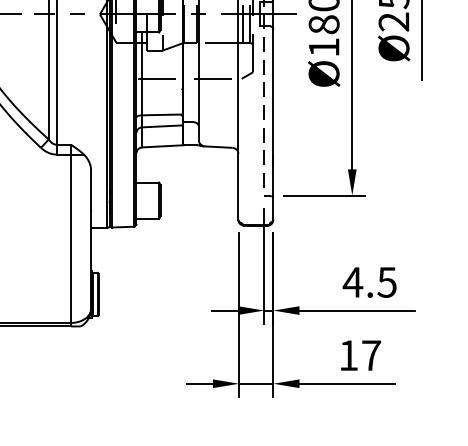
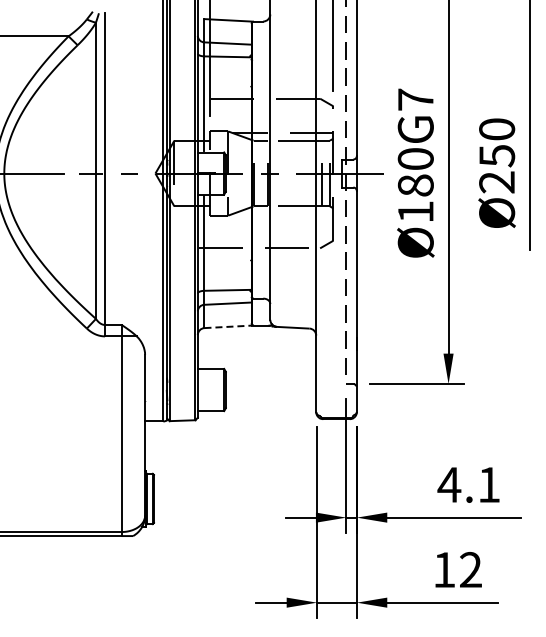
line: (162, 146) -> (228, 326), solid -> dashed
text: (386, 282) -> (488, 484), 4.5 -> 4.1
text: (372, 355) -> (471, 569), 17 -> 12

